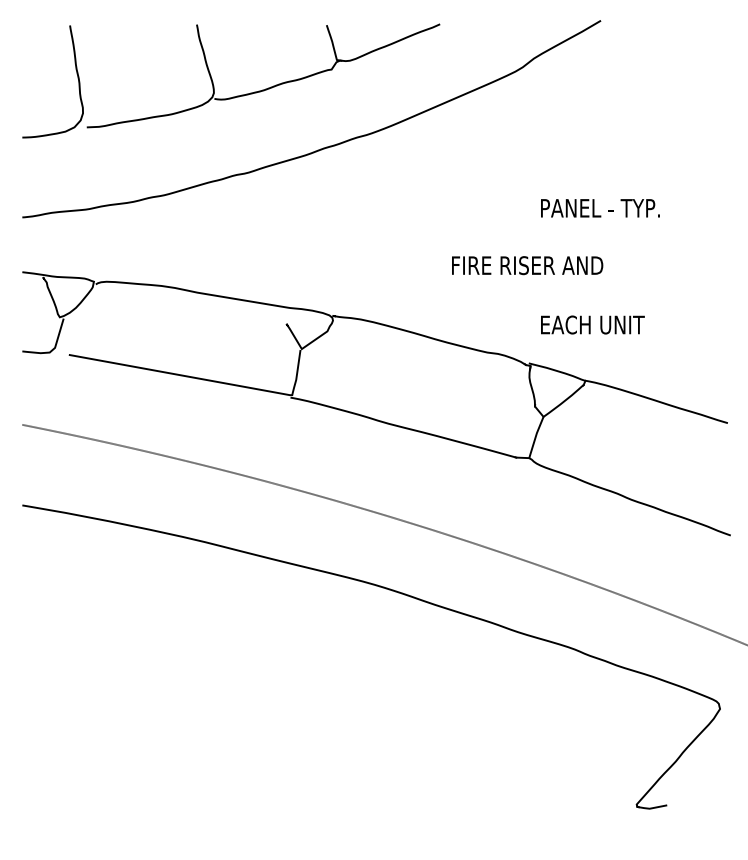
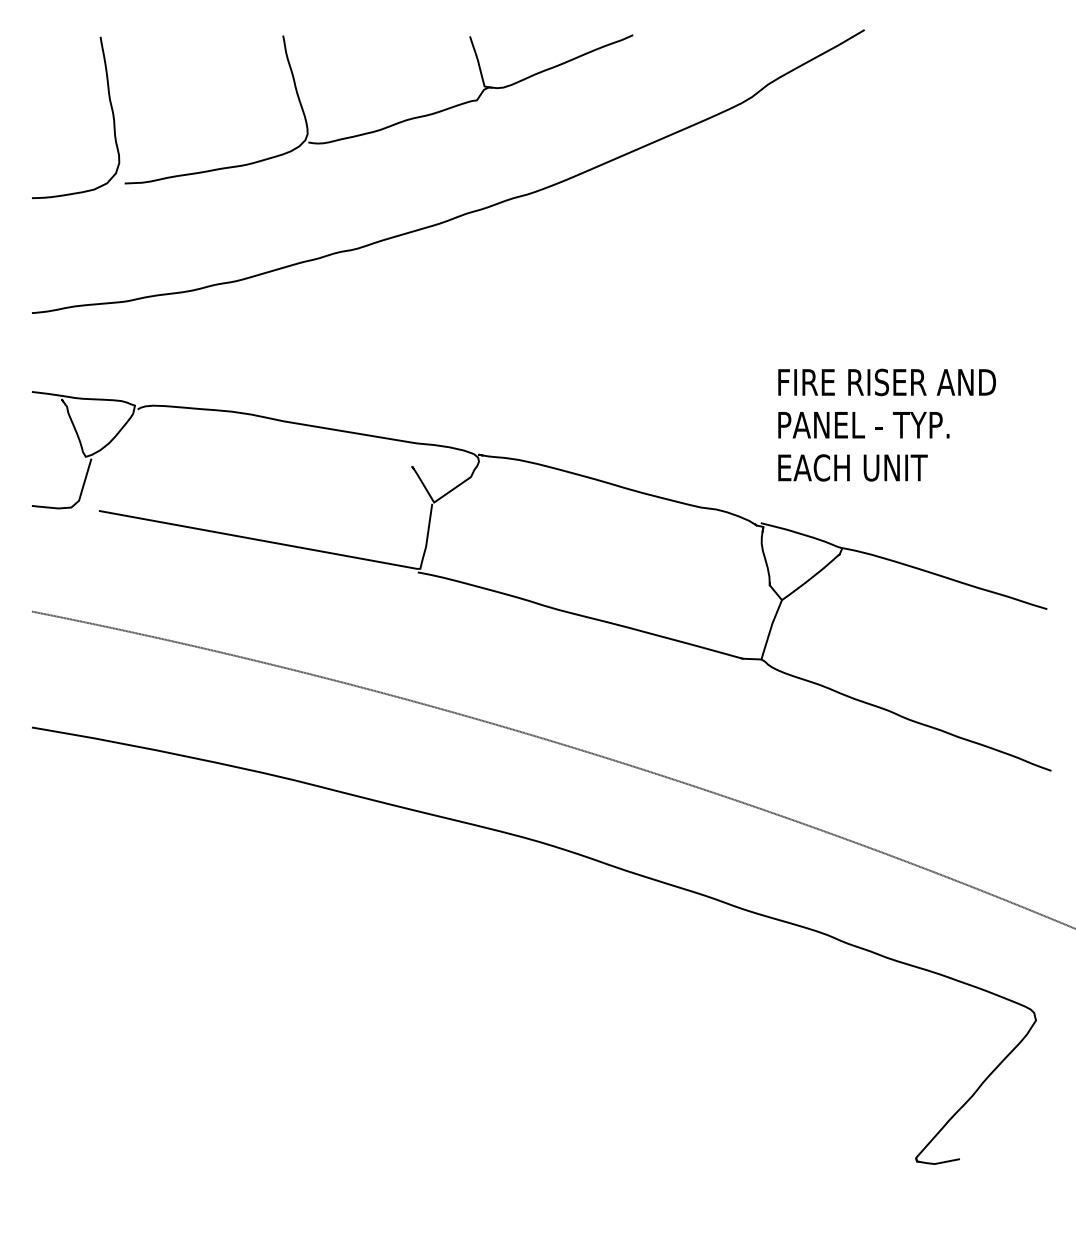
text: (600, 208) -> (863, 425), moved
text: (527, 265) -> (886, 382), moved

